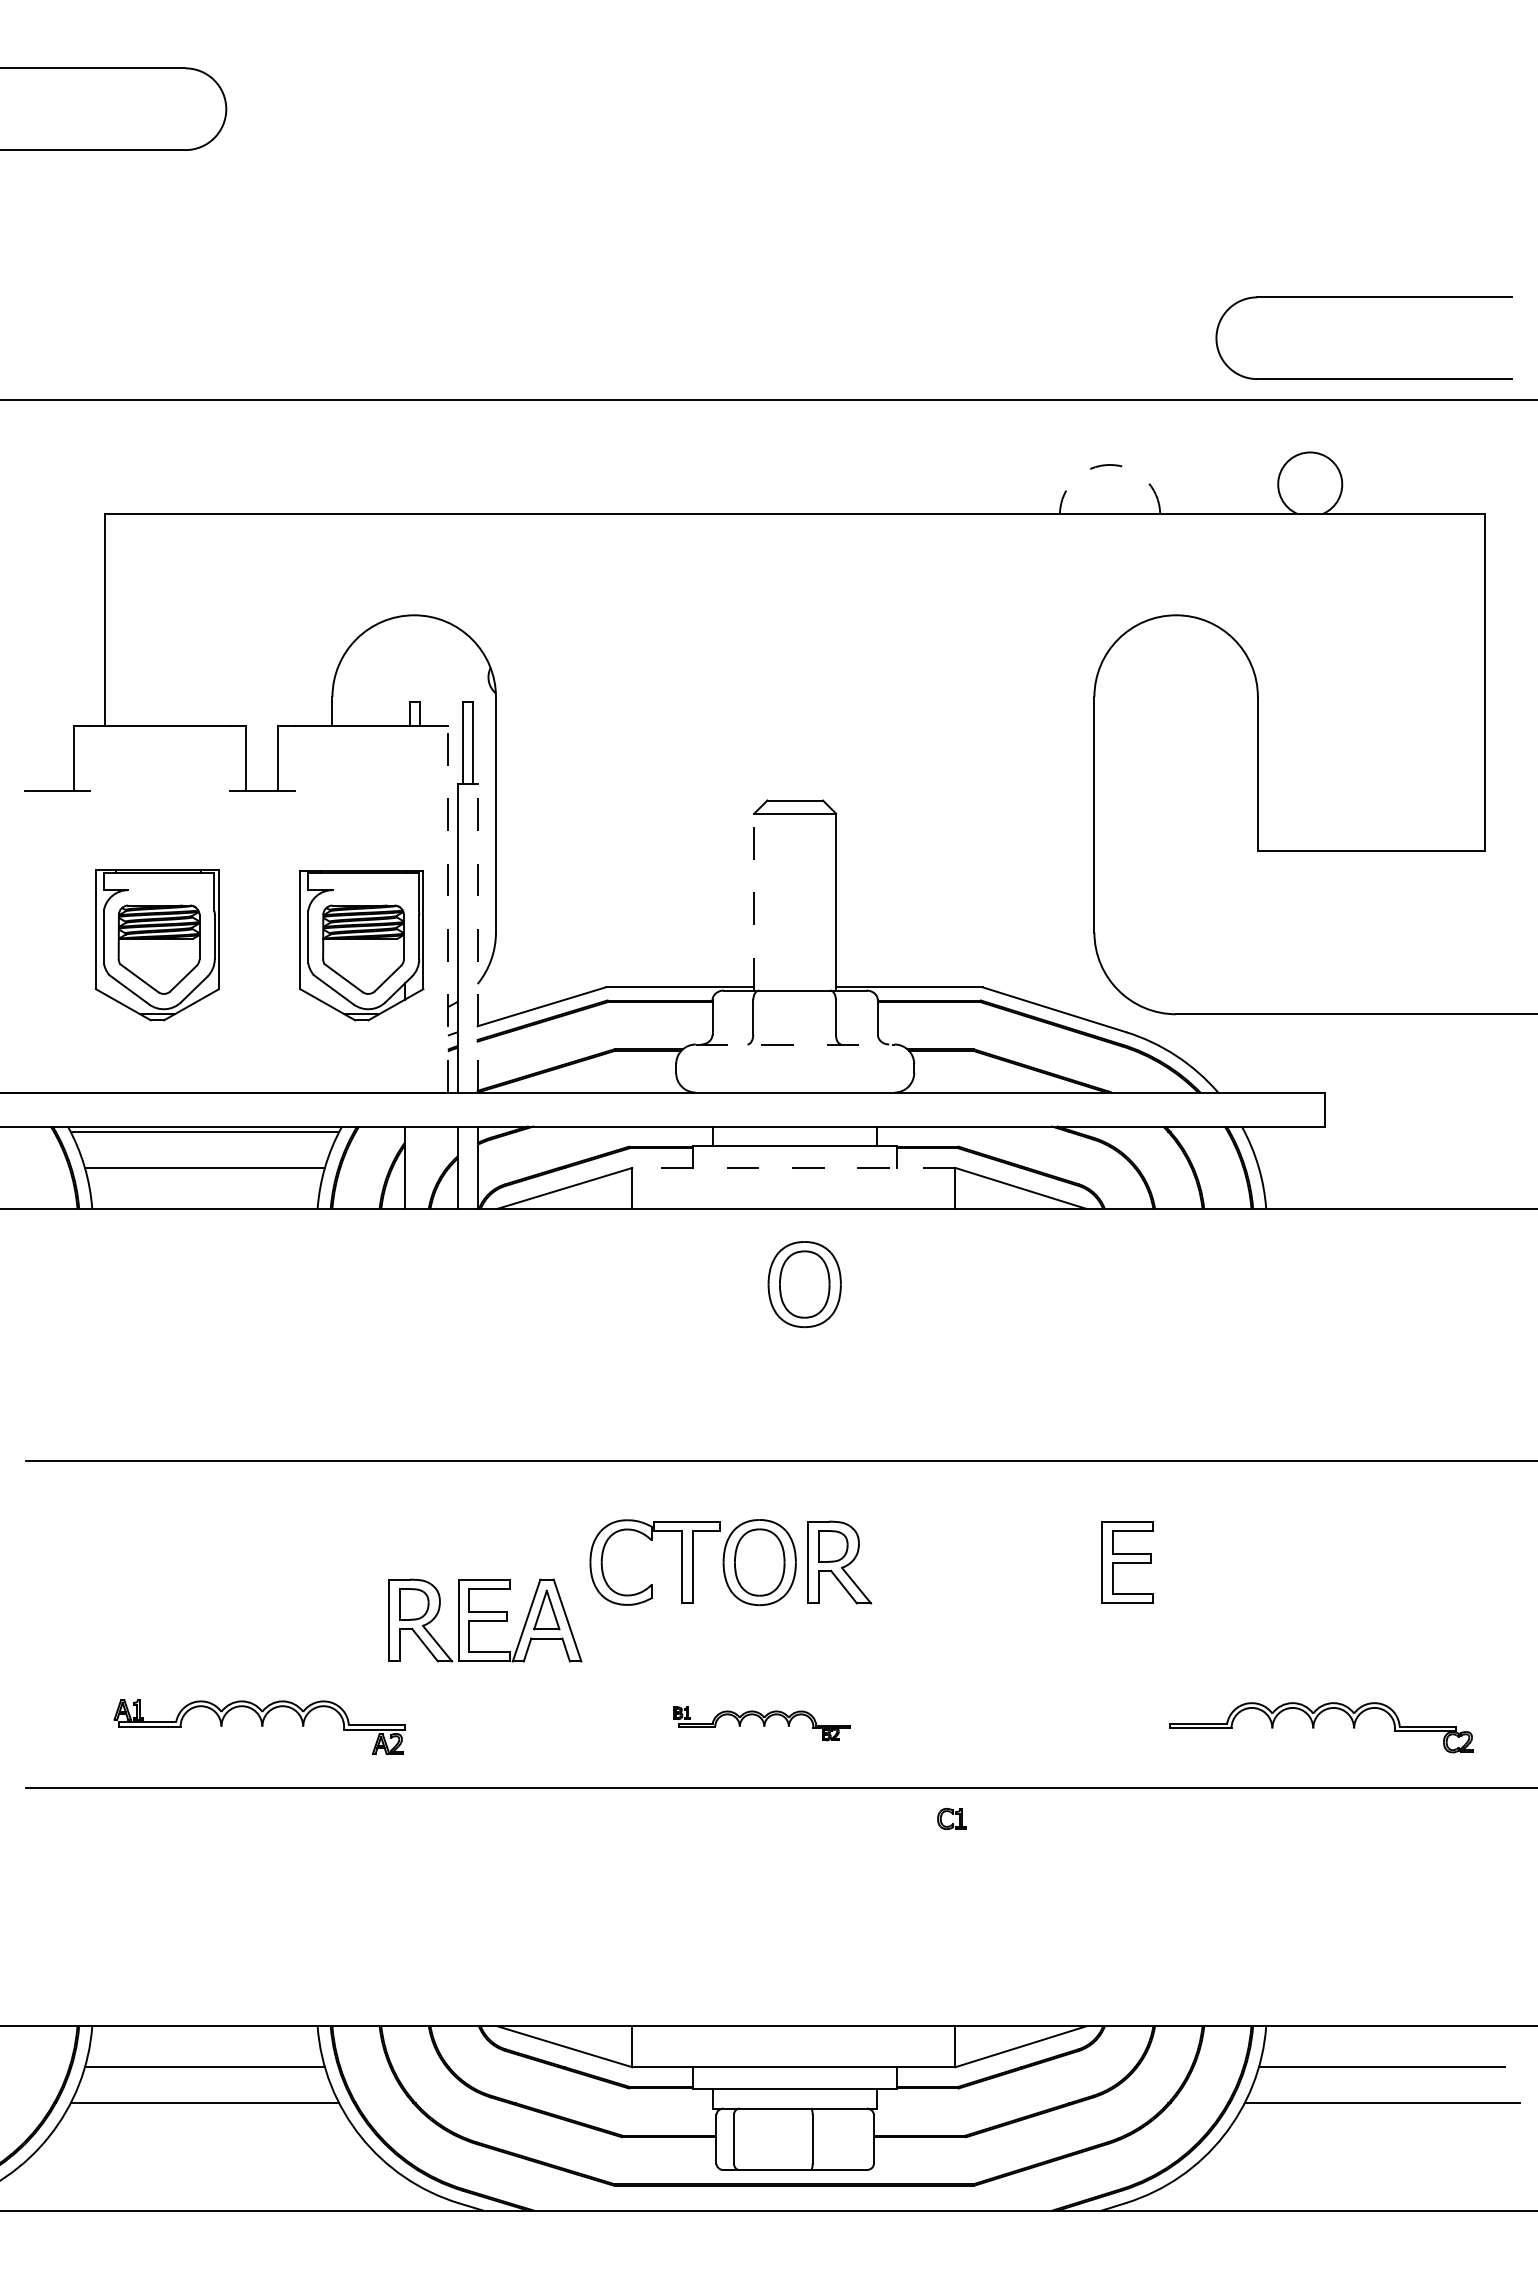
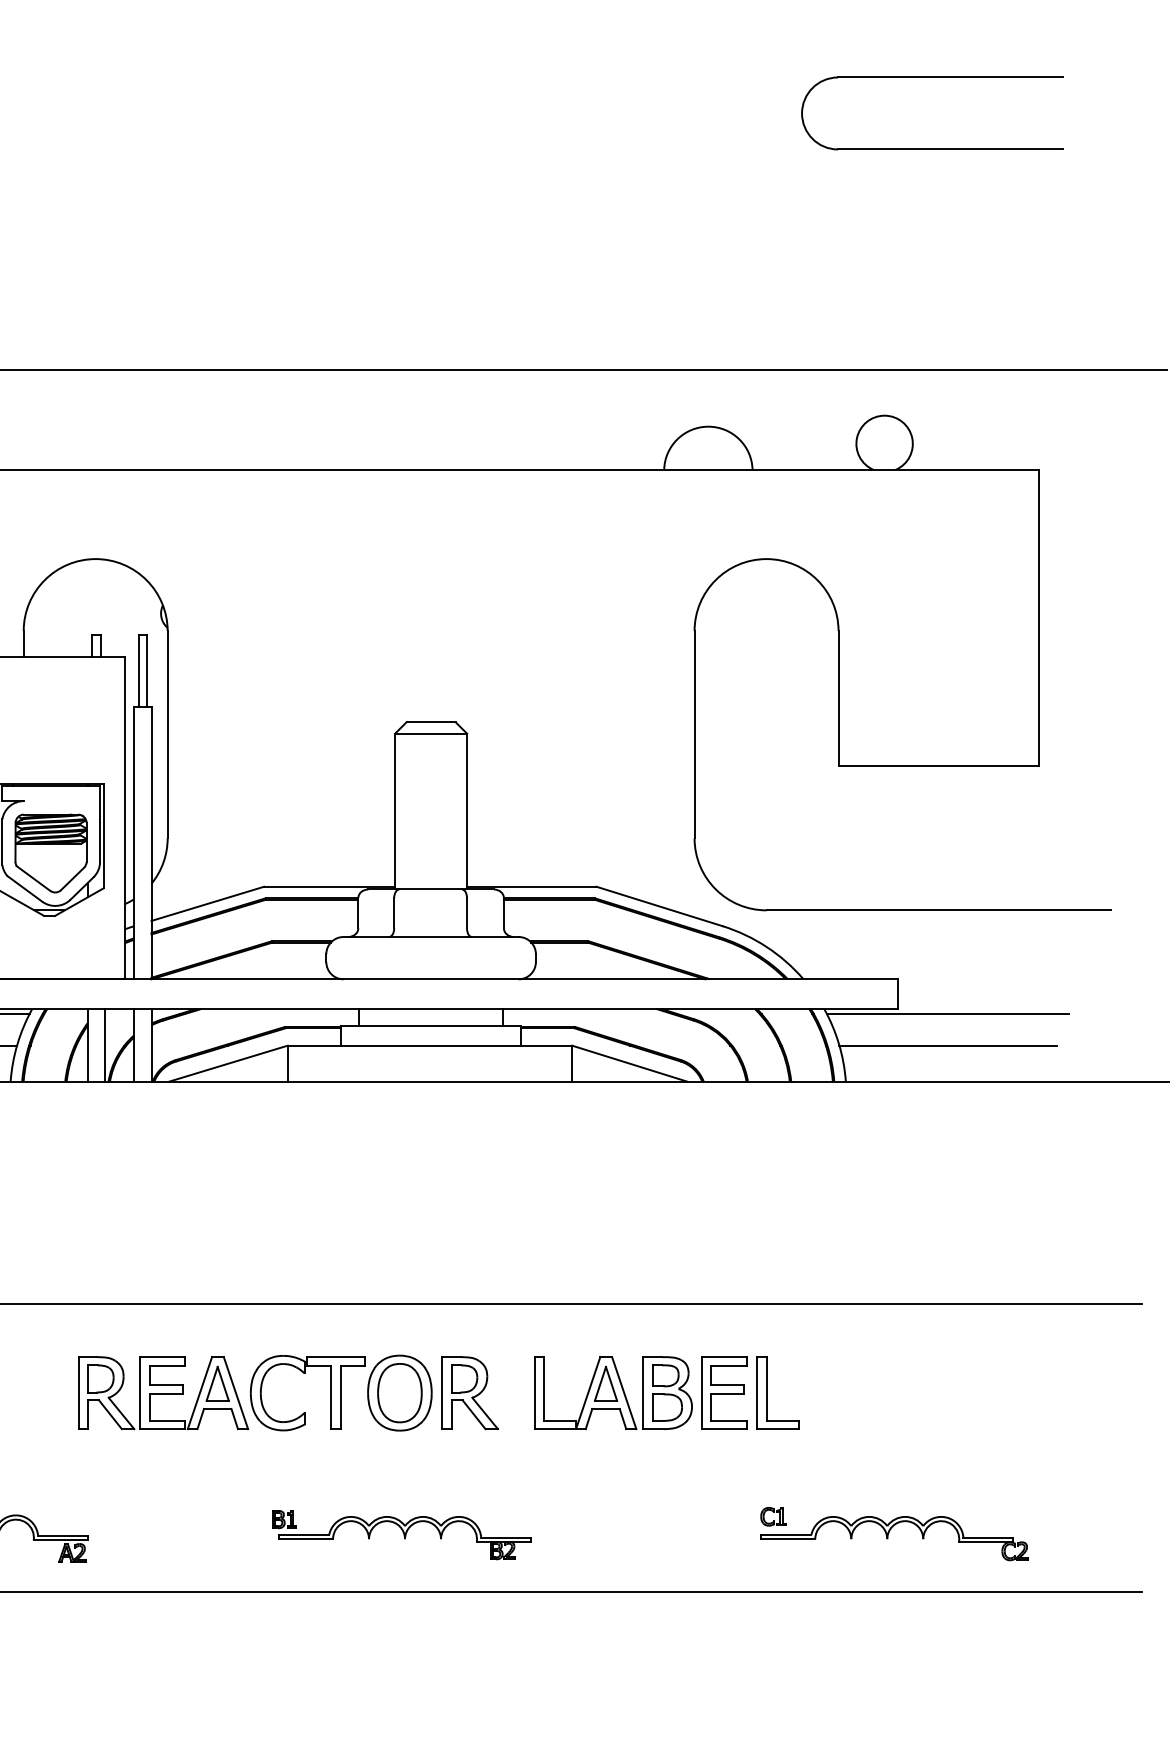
part: (1363, 297) -> (931, 77), moved
arc: (1110, 464) -> (708, 426), dashed -> solid
line: (754, 901) -> (395, 811), dashed -> solid
line: (447, 908) -> (124, 817), dashed -> solid
line: (477, 937) -> (151, 842), dashed -> solid
line: (795, 1044) -> (431, 936), dashed -> solid
line: (1381, 1131) -> (947, 1013), added
line: (424, 1167) -> (104, 1045), added
line: (793, 1167) -> (429, 1045), dashed -> solid
line: (1381, 1167) -> (947, 1045), added
part: (804, 1284) -> (439, 1148), removed
part: (1002, 1562) -> (613, 1393), added
part: (1176, 1562) -> (766, 1393), added
part: (485, 1620) -> (163, 1393), moved
part: (762, 1723) -> (402, 1534), size x1.67
part: (951, 1818) -> (773, 1516), moved

